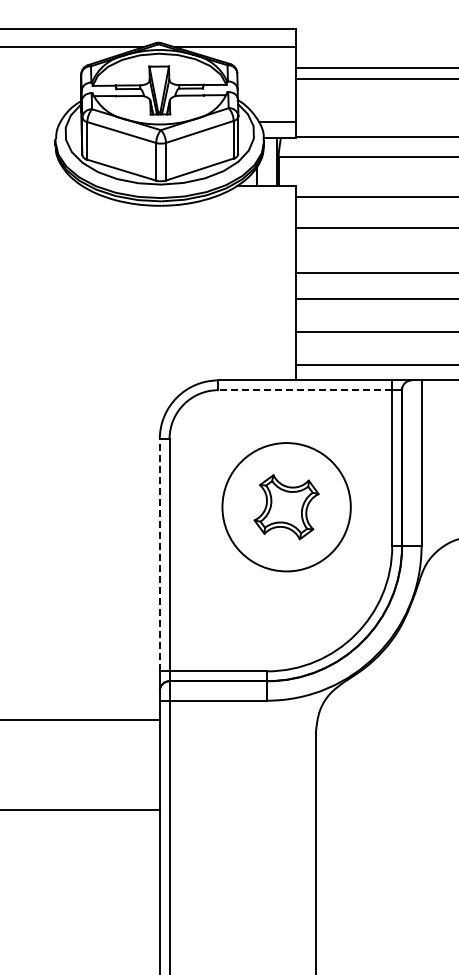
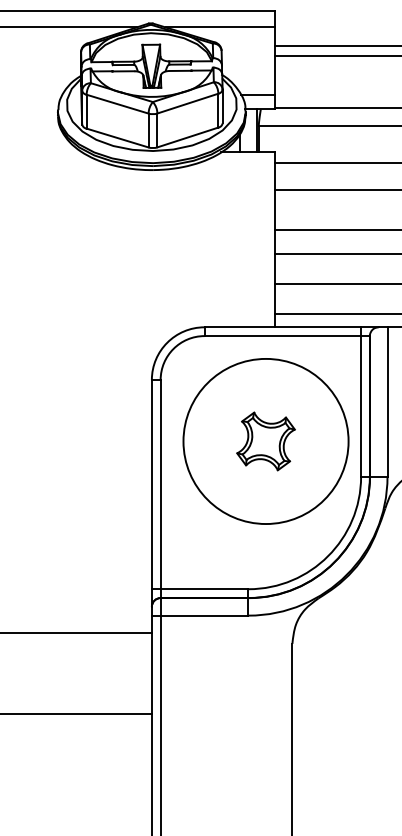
line: (305, 390) -> (283, 336), dashed -> solid
circle: (286, 506) -> (265, 440), size x1.43
line: (159, 554) -> (151, 484), dashed -> solid

